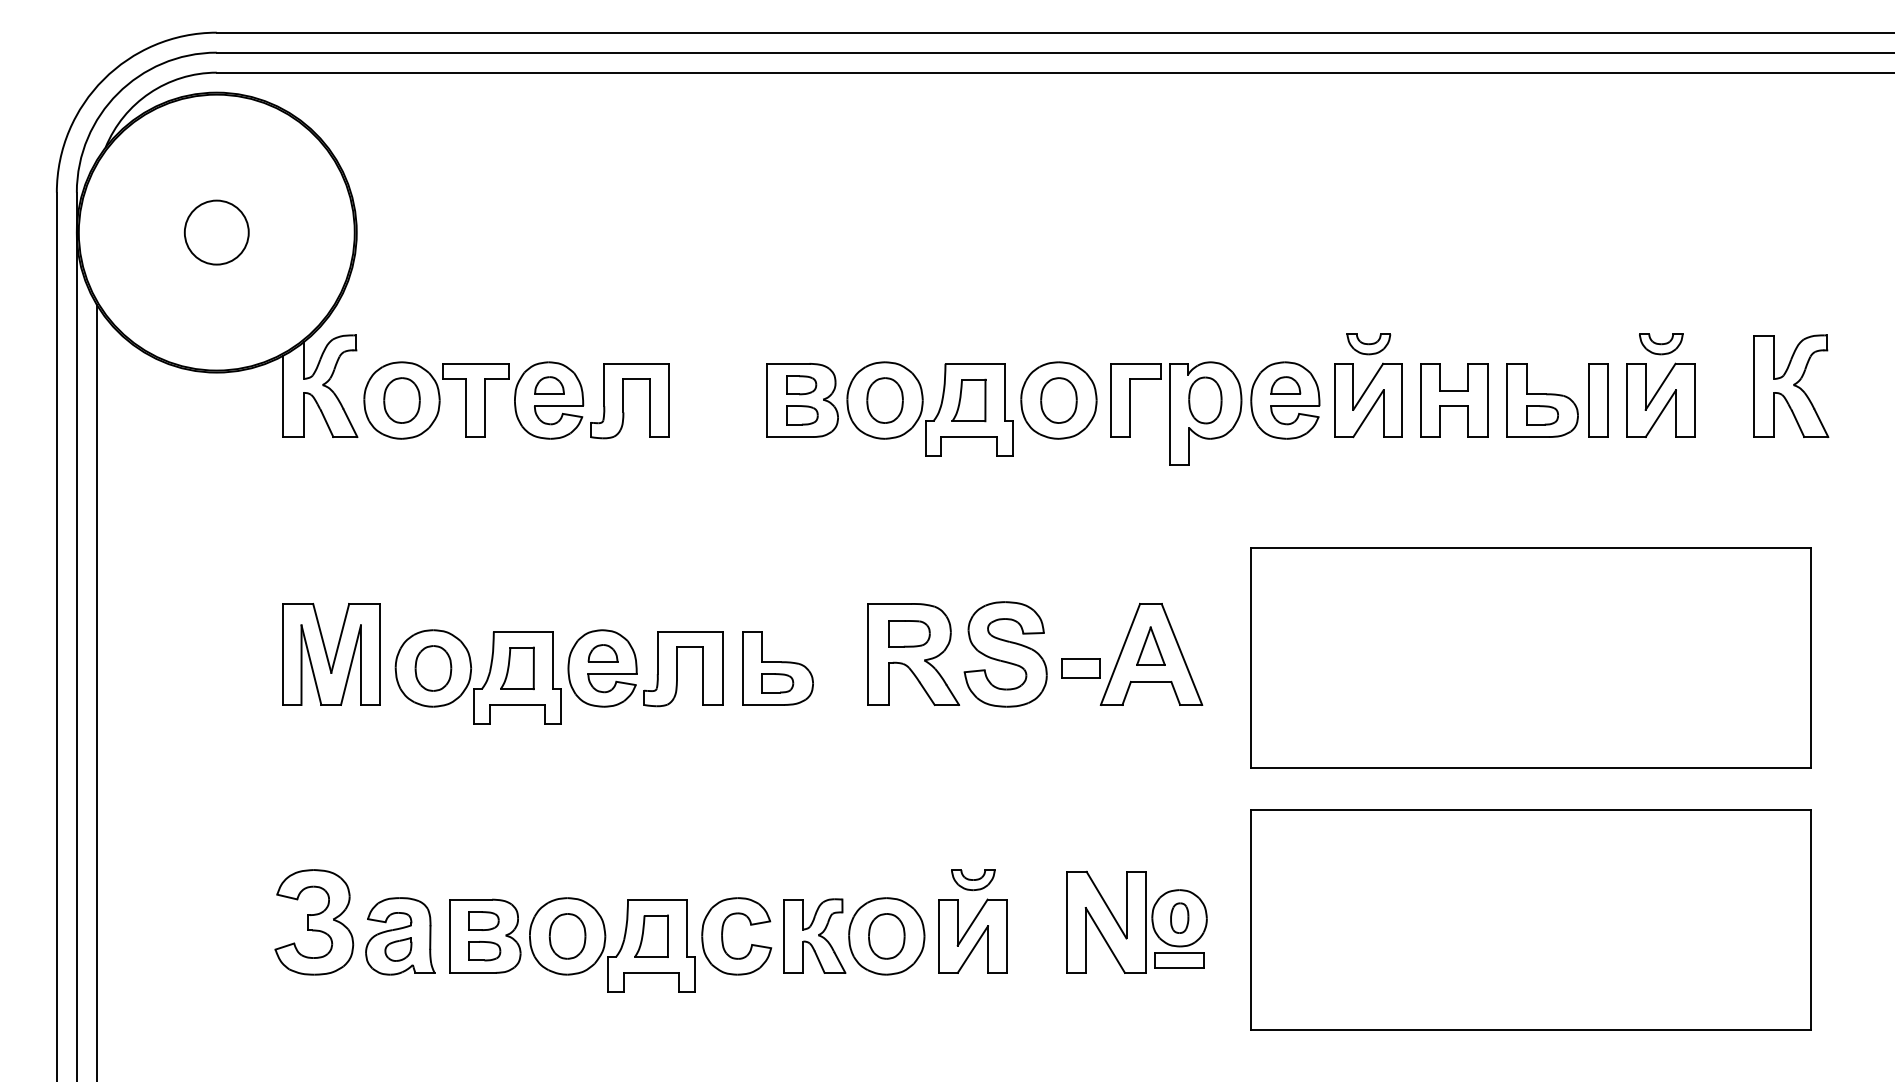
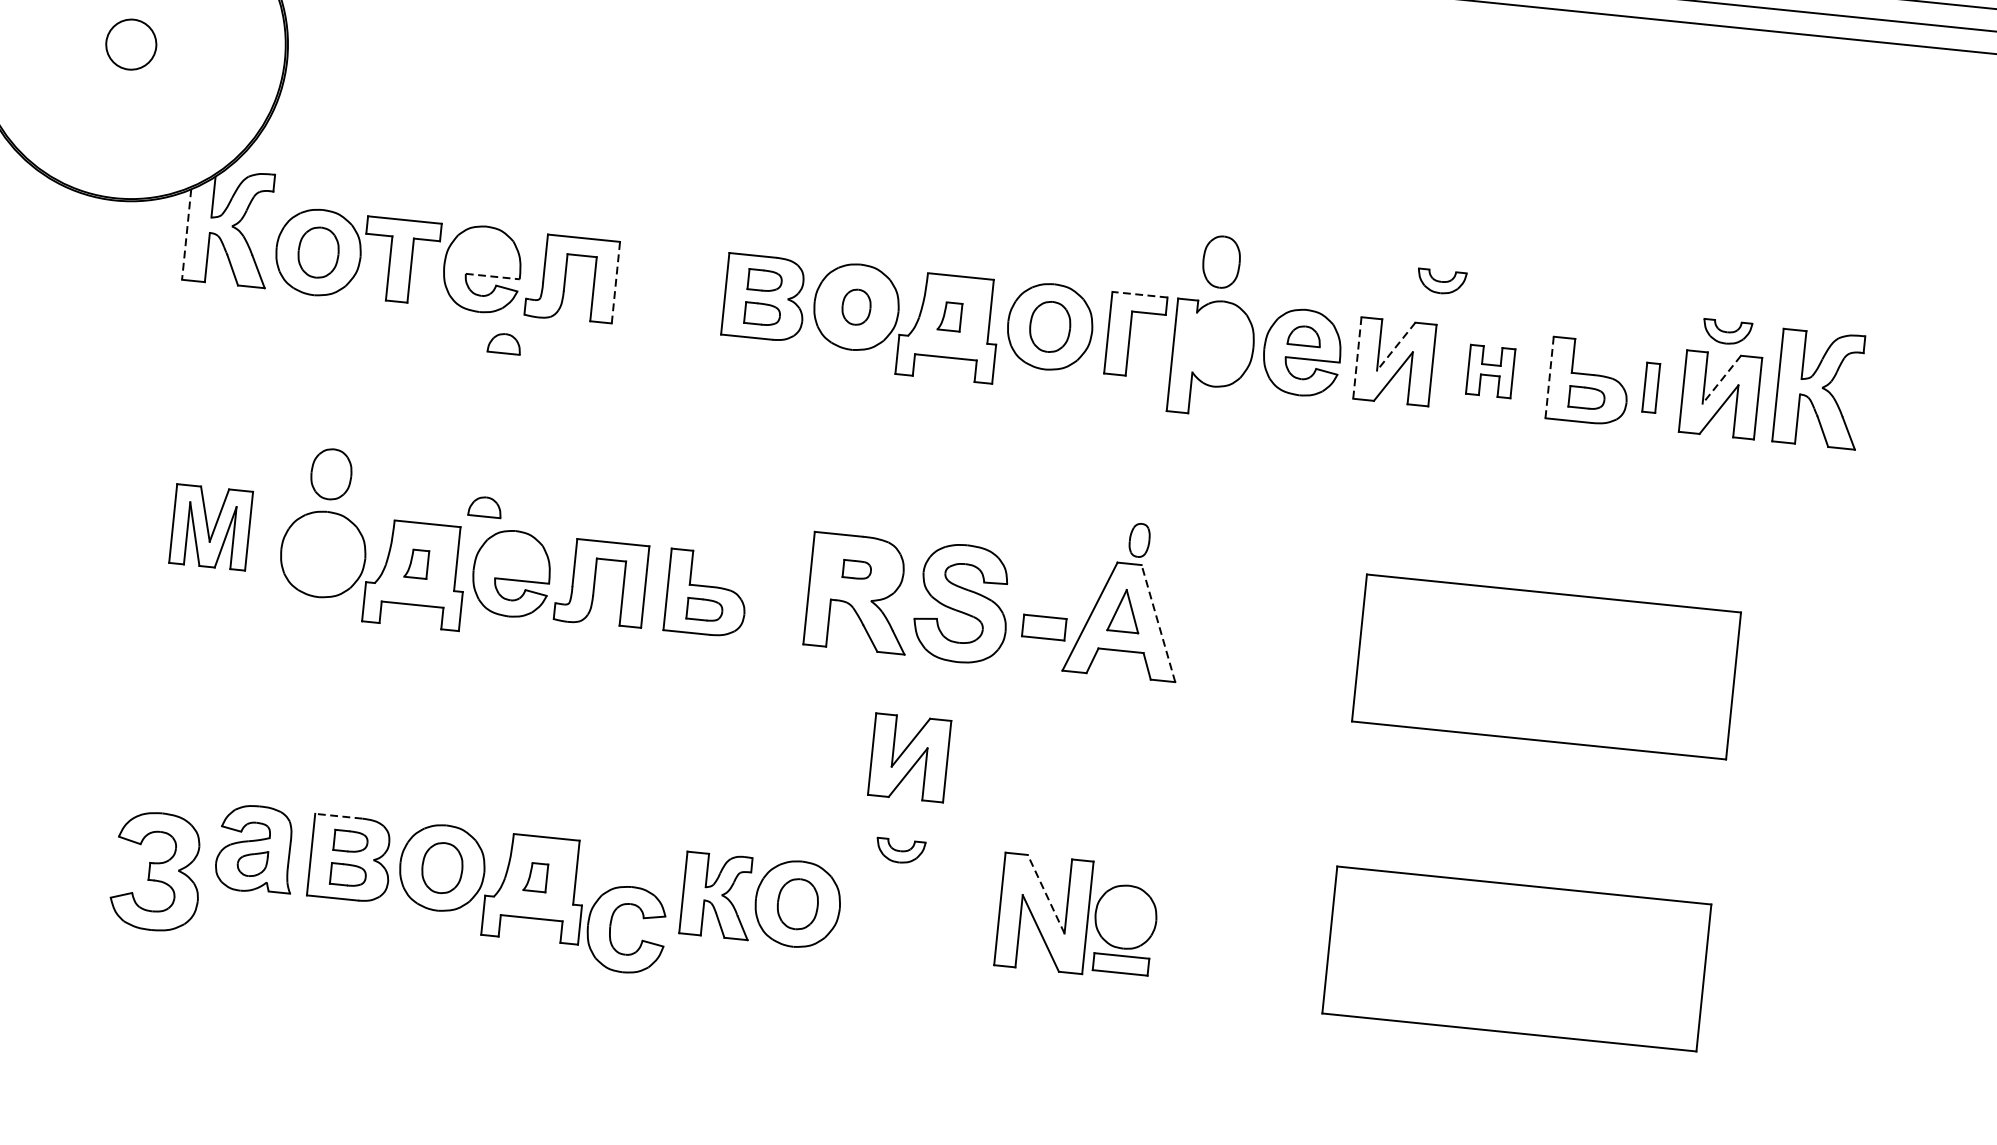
circle: (216, 232) -> (131, 44), size x0.7
part: (1368, 344) -> (1441, 282), moved
line: (1135, 363) -> (1139, 294), solid -> dashed
part: (549, 385) -> (504, 343), moved
part: (1791, 385) -> (1819, 388), moved
line: (1367, 387) -> (1395, 347), solid -> dashed
line: (1660, 387) -> (1721, 380), solid -> dashed
line: (283, 396) -> (187, 234), solid -> dashed
line: (668, 400) -> (615, 282), solid -> dashed
part: (884, 400) -> (855, 307), size x0.7
part: (968, 400) -> (949, 316), size x0.6
part: (1205, 400) -> (1221, 262), moved
line: (1334, 400) -> (1357, 358), solid -> dashed
part: (1454, 400) -> (1490, 371), size x0.6
line: (1507, 400) -> (1549, 377), solid -> dashed
part: (1598, 400) -> (1651, 387), size x0.6
line: (559, 406) -> (493, 277), solid -> dashed
part: (909, 633) -> (857, 569), size x0.6
part: (602, 653) -> (484, 506), moved
part: (331, 654) -> (211, 527), size x0.7
line: (1181, 654) -> (1157, 623), solid -> dashed
part: (1530, 657) -> (1546, 666), size x0.6
part: (433, 668) -> (331, 474), moved
part: (517, 668) -> (416, 564), size x0.6
line: (470, 899) -> (338, 816), solid -> dashed
line: (1106, 905) -> (1046, 894), solid -> dashed
part: (1179, 917) -> (1139, 539), moved
part: (1530, 919) -> (1516, 958), size x0.6
part: (314, 922) -> (157, 871), moved
part: (651, 935) -> (535, 876), size x0.6
part: (972, 935) -> (909, 756), moved
part: (723, 938) -> (611, 930), moved

